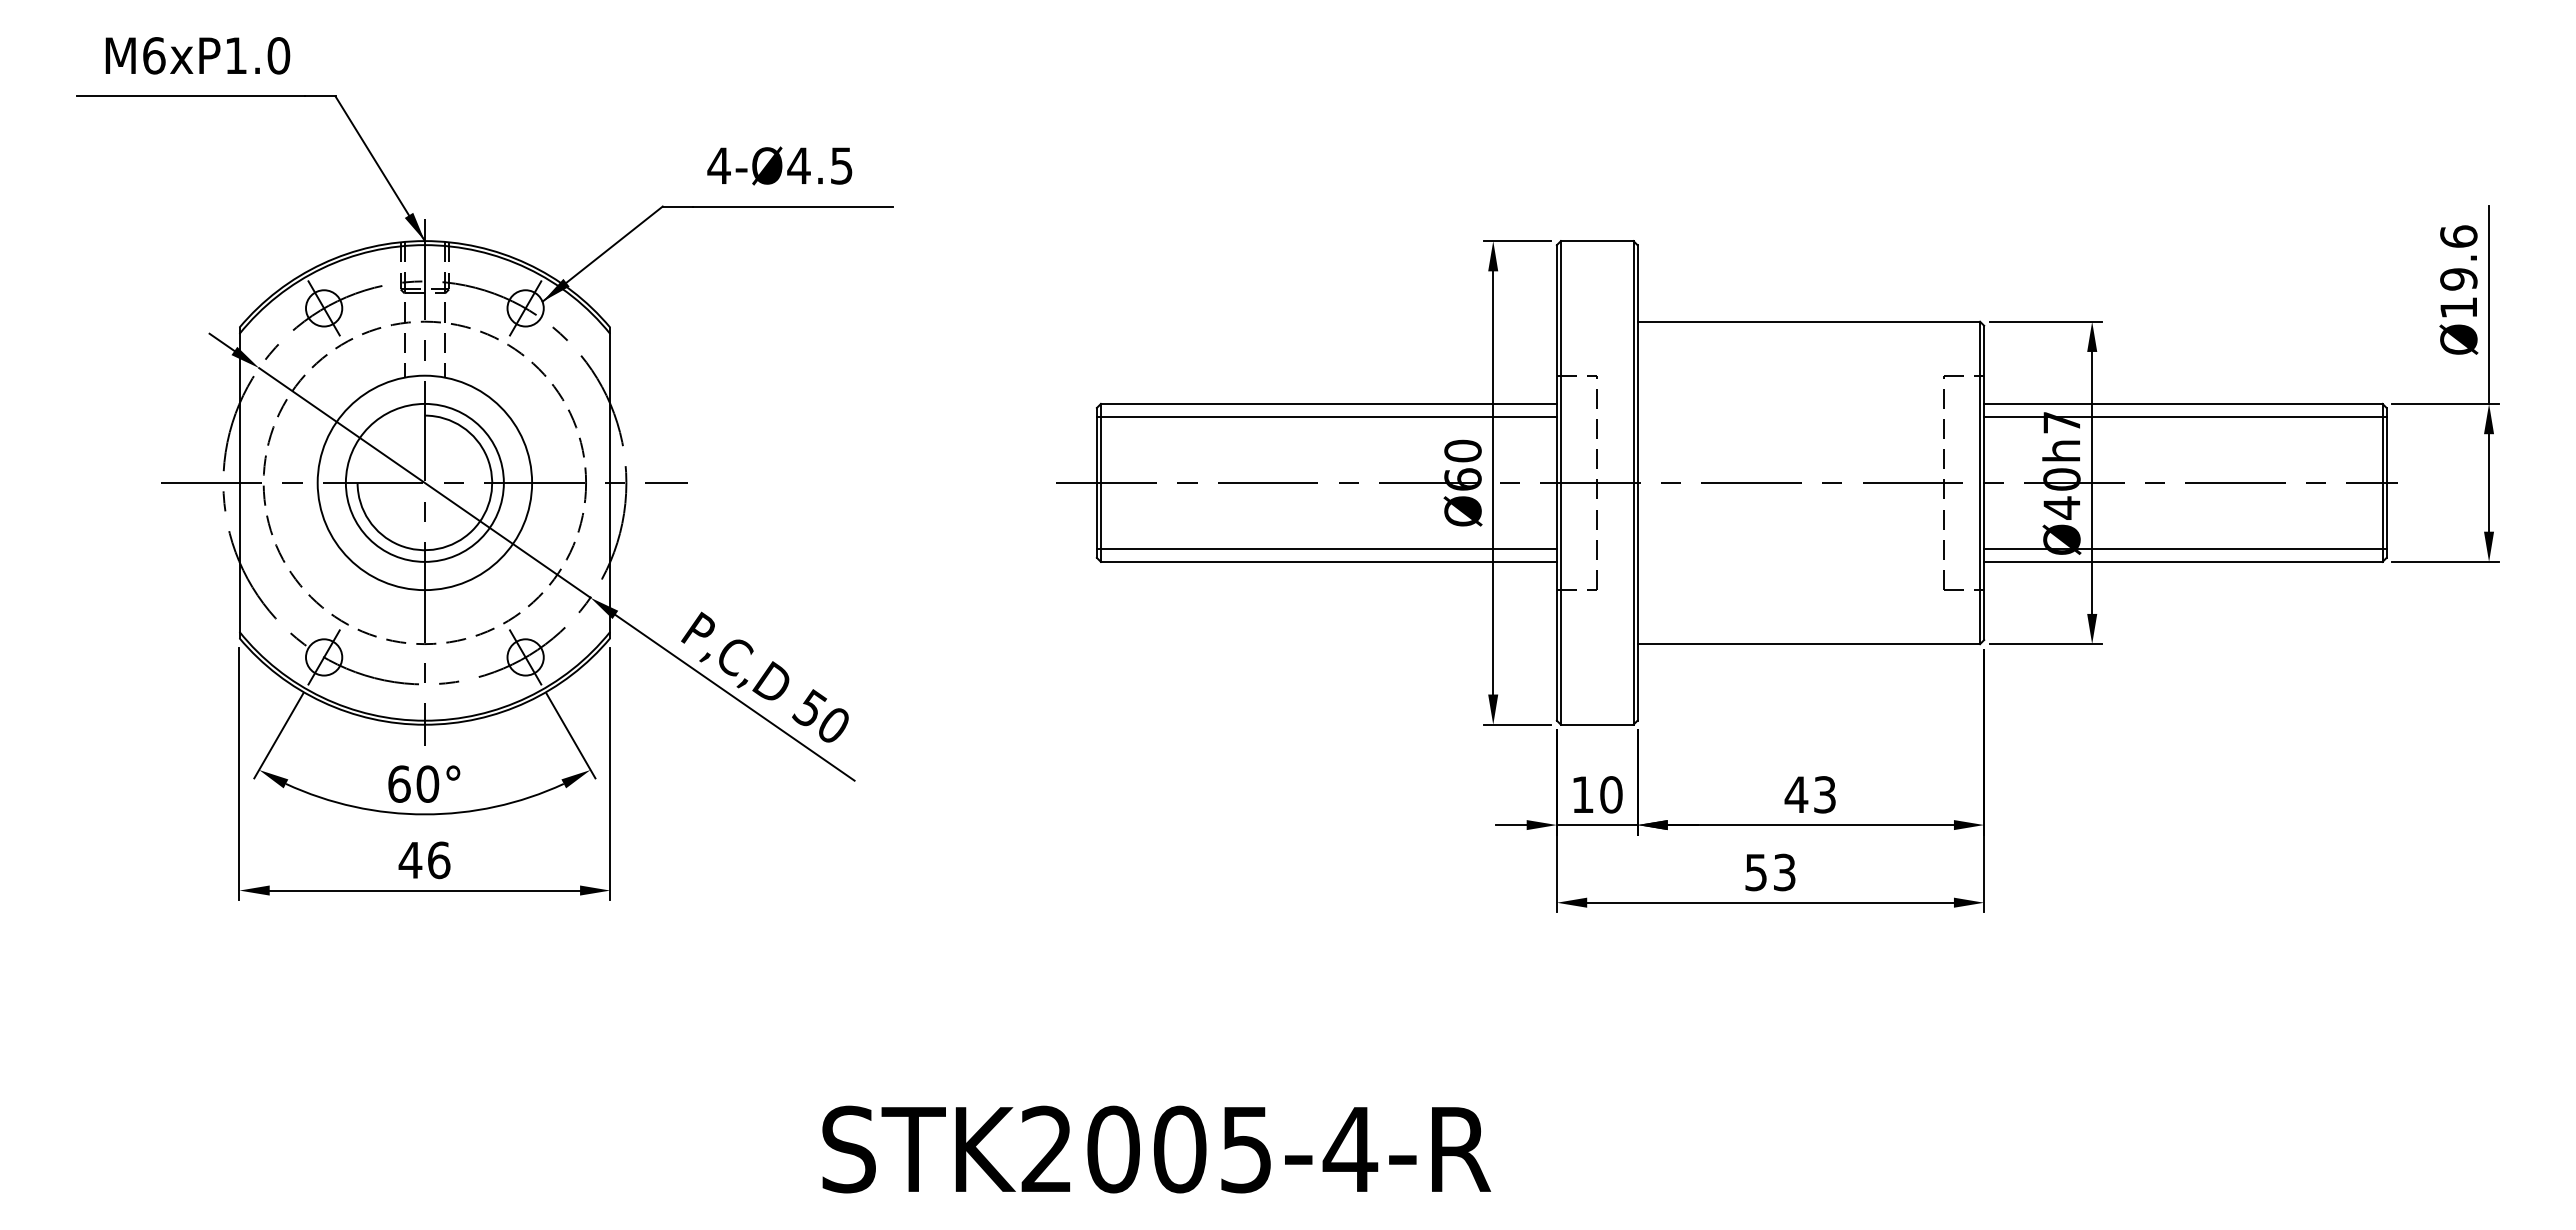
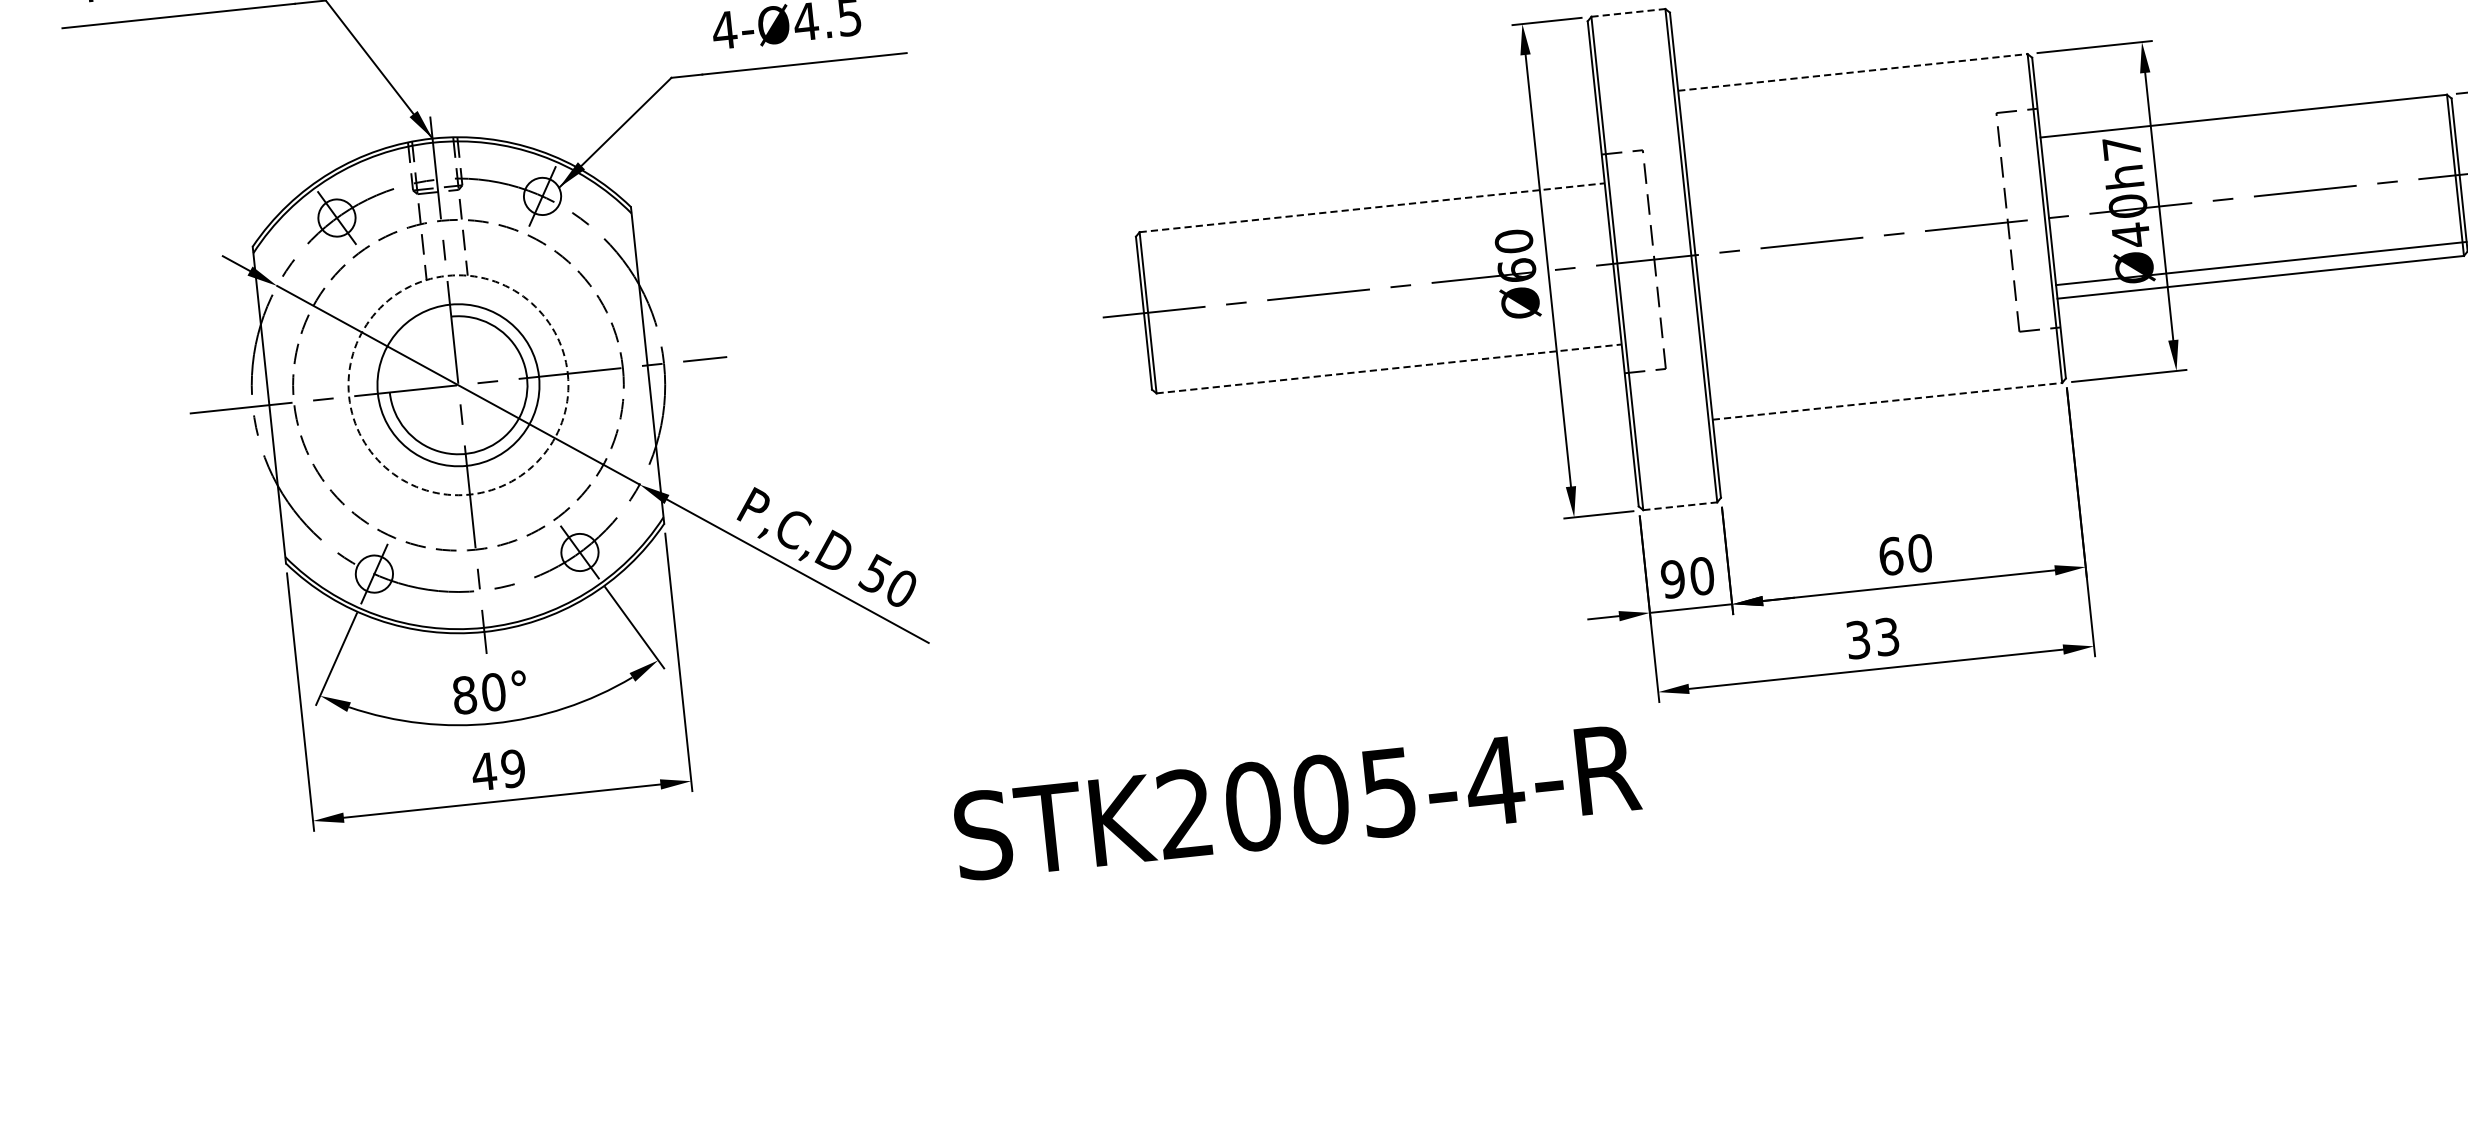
line: (1597, 241) -> (1628, 13), solid -> dashed
line: (1809, 321) -> (1853, 72), solid -> dashed
line: (1328, 403) -> (1371, 207), solid -> dashed
line: (1326, 417) -> (1371, 221), removed
line: (2185, 417) -> (2247, 129), removed
circle: (424, 482) -> (458, 384), solid -> dashed
line: (1326, 548) -> (1385, 355), removed
line: (1328, 561) -> (1388, 368), solid -> dashed
line: (1809, 644) -> (1888, 401), solid -> dashed
line: (1597, 724) -> (1680, 505), solid -> dashed
text: (399, 783) -> (464, 694), 60° -> 80°
text: (1582, 794) -> (1672, 578), 10 -> 90
text: (1810, 794) -> (1905, 554), 43 -> 60
text: (438, 860) -> (512, 768), 46 -> 49
text: (1756, 871) -> (1858, 638), 53 -> 33
text: (1156, 1149) -> (1297, 802), moved

